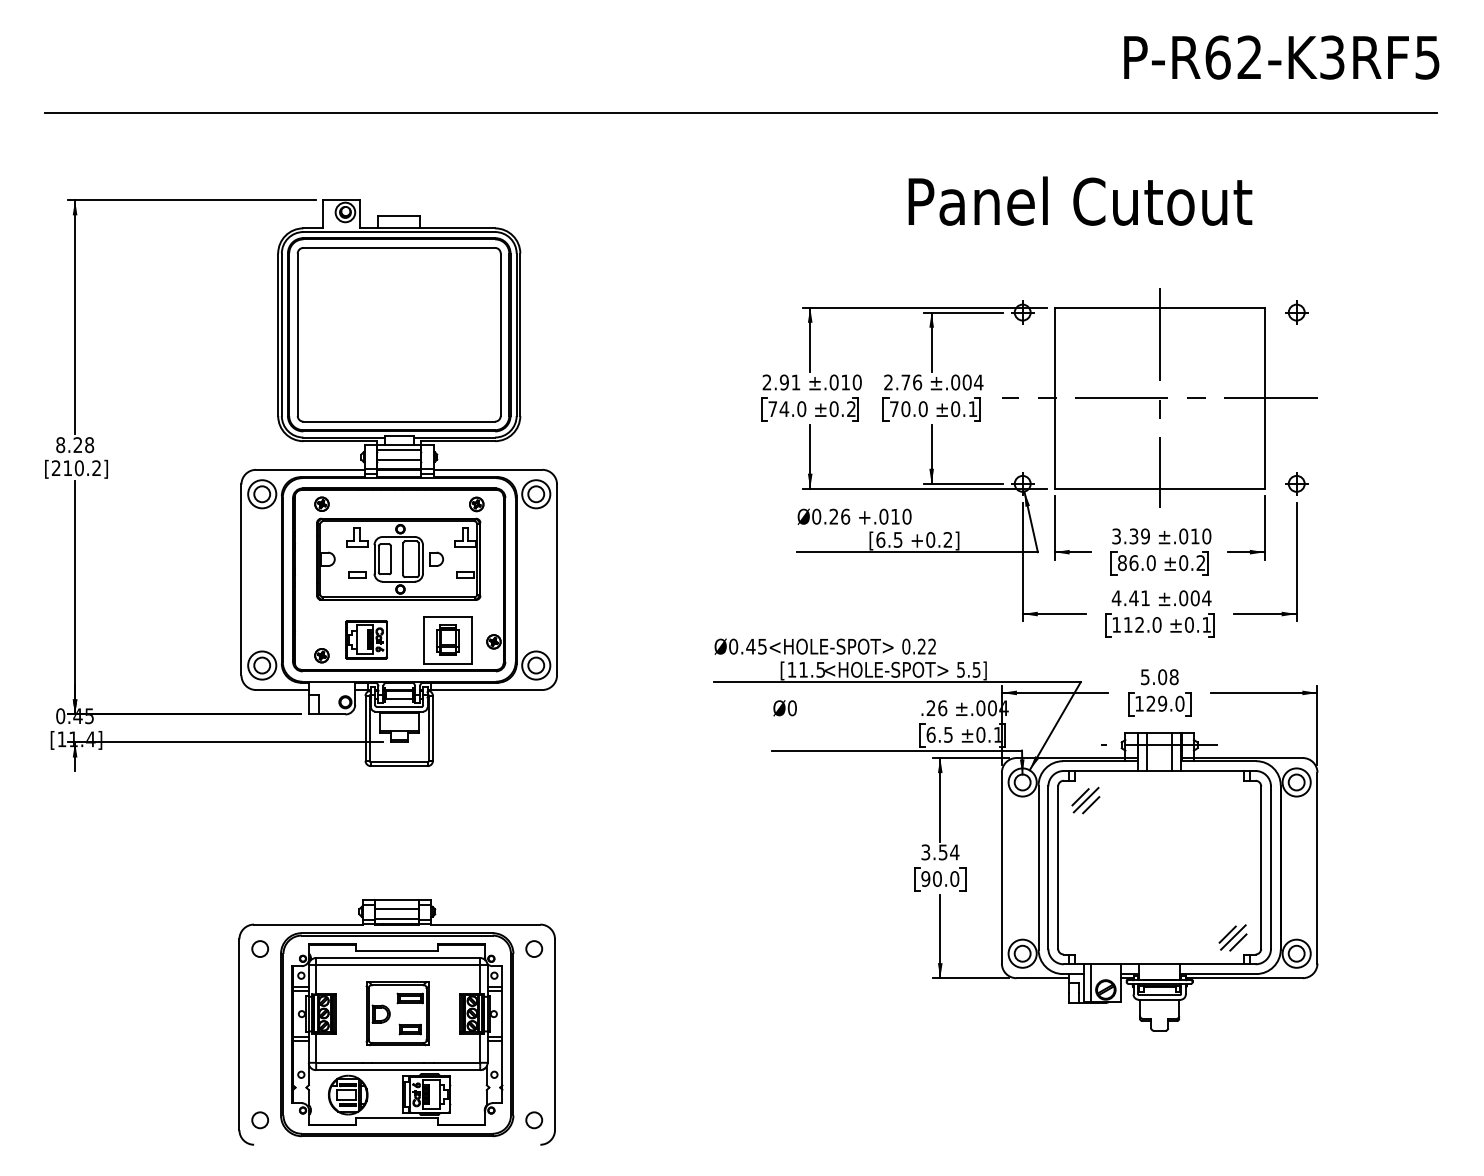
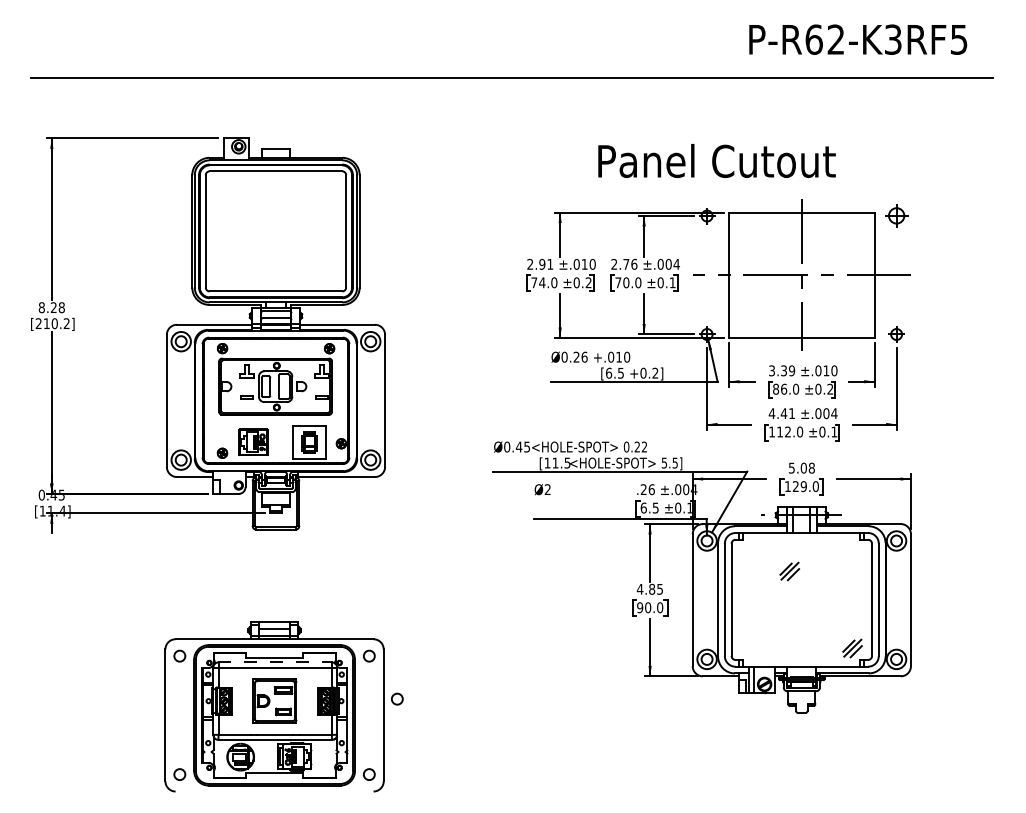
text: (1282, 57) -> (858, 39), moved
text: (1079, 200) -> (716, 160), moved
part: (1296, 313) -> (896, 216), size x1.4
text: (791, 708) -> (547, 489), Ø0 -> Ø2
part: (1085, 800) -> (789, 571), moved
text: (939, 851) -> (649, 588), 3.54 -> 4.85
line: (398, 958) -> (275, 662), solid -> dashed
circle: (574, 1010) -> (397, 698), added

